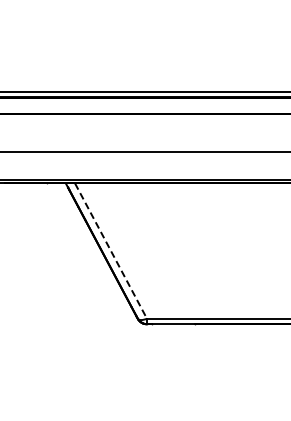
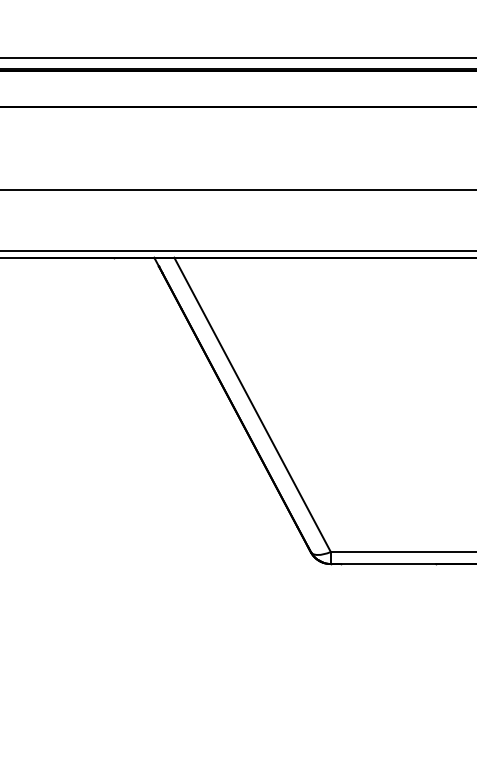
line: (111, 251) -> (253, 405), dashed -> solid

